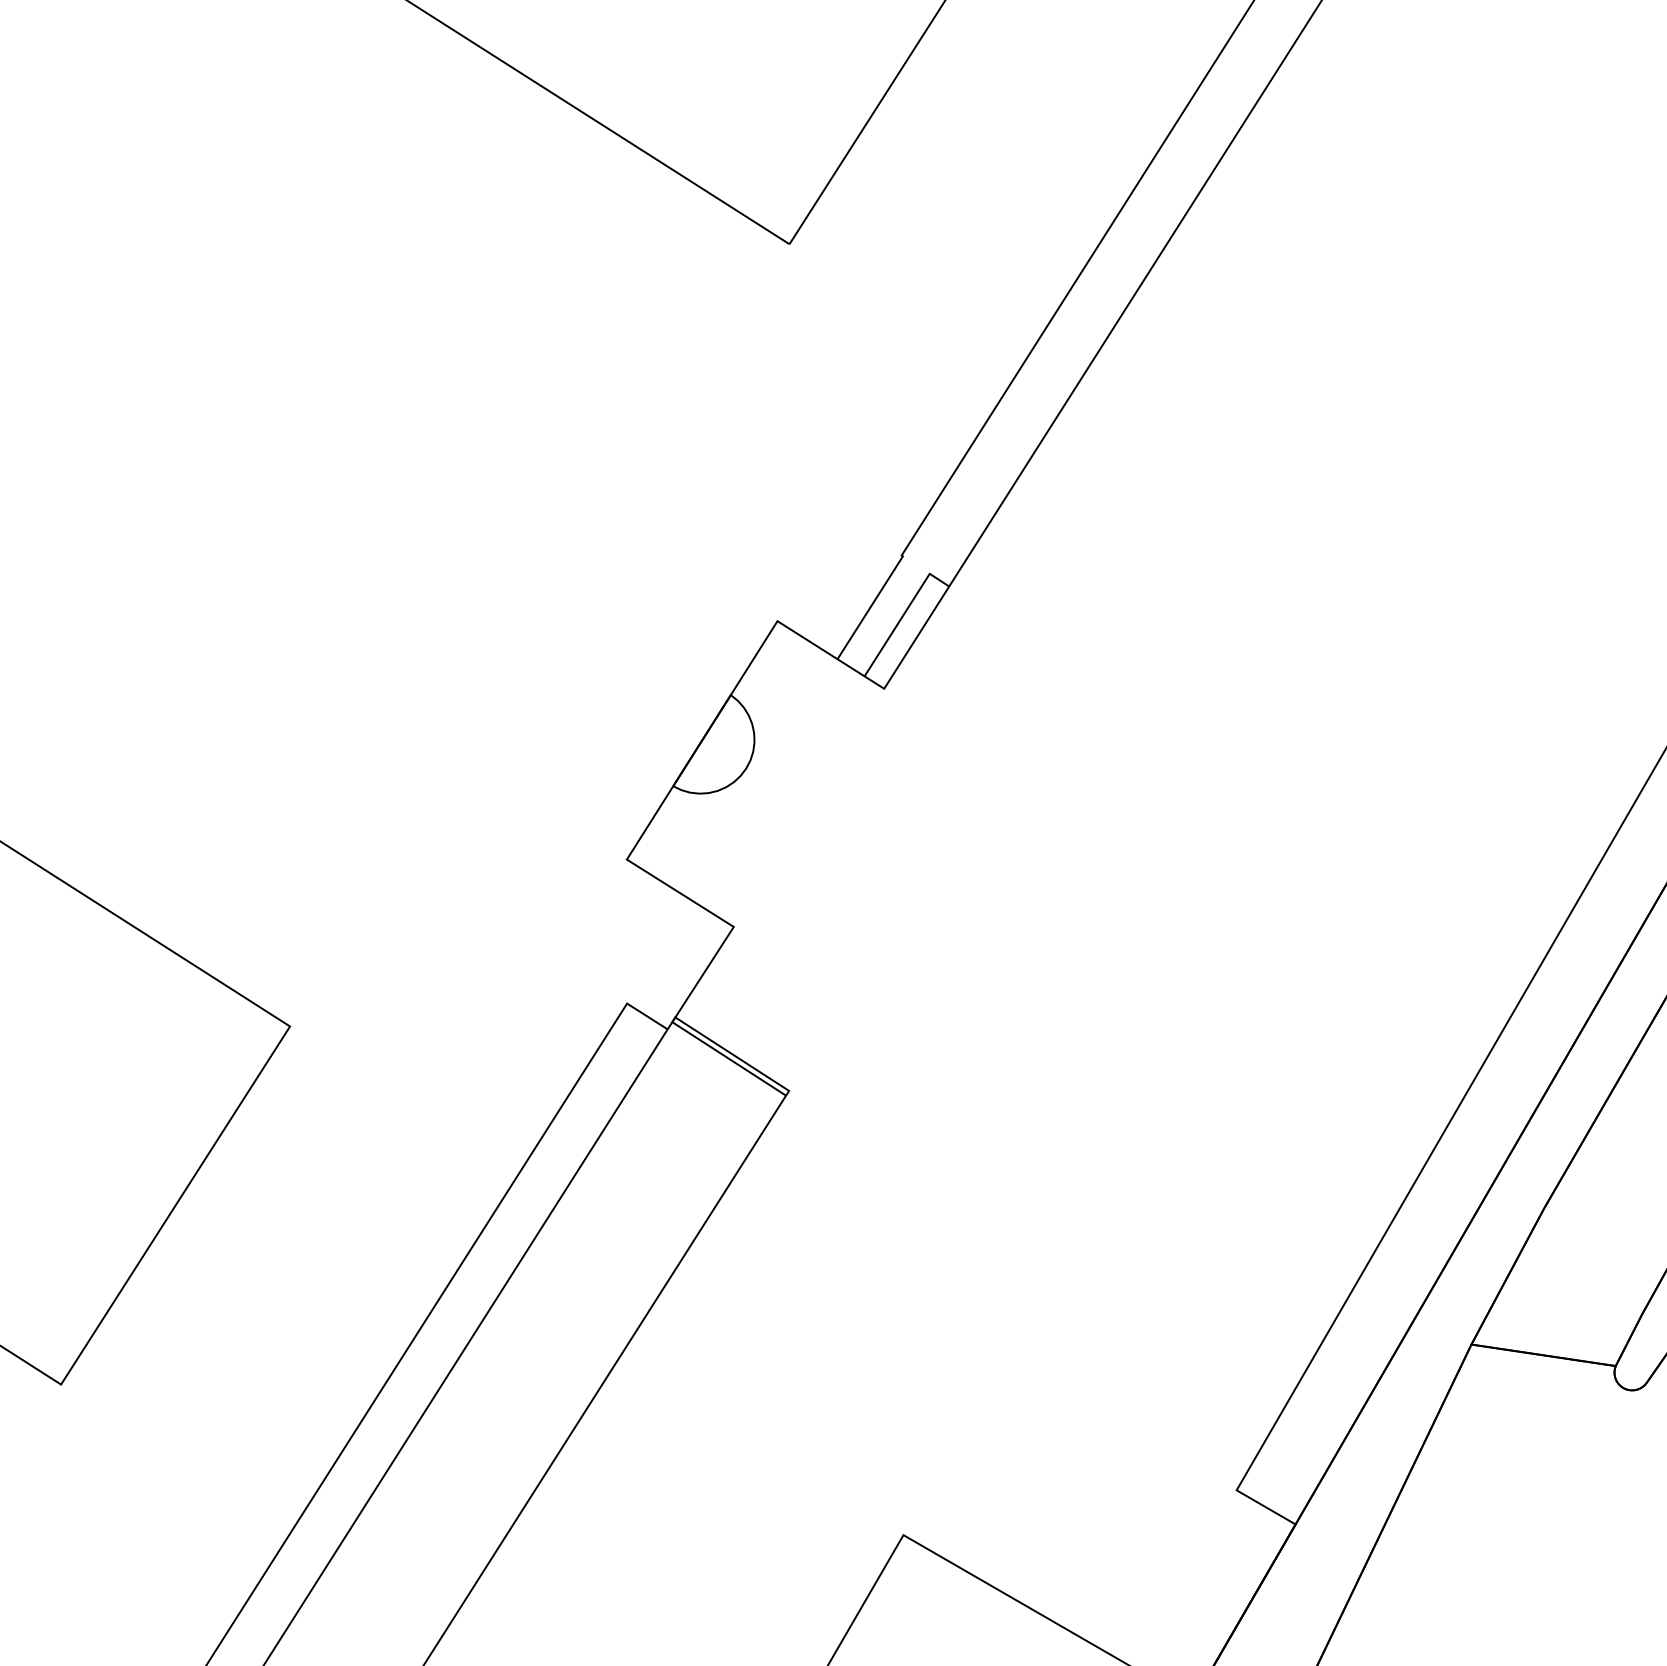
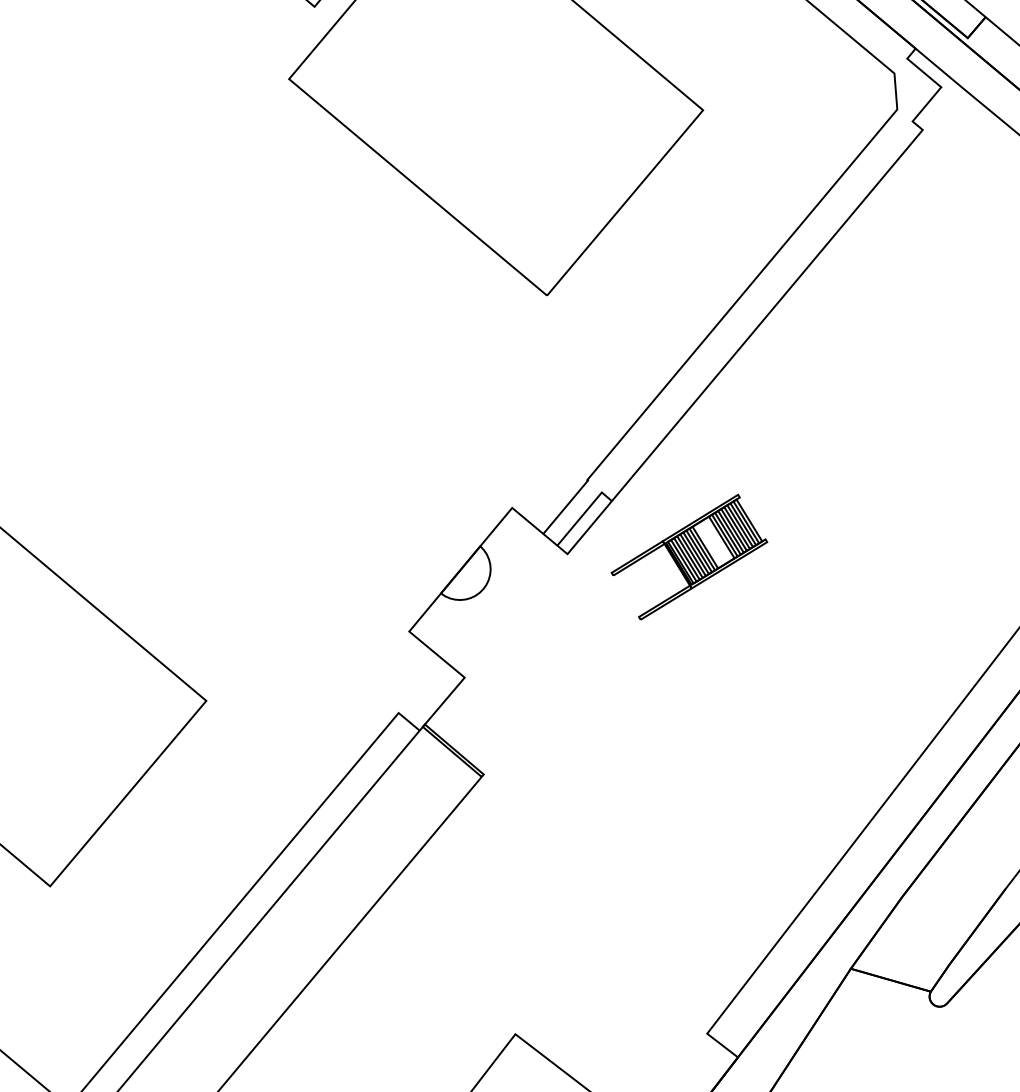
part: (1096, 665) -> (689, 556), added

